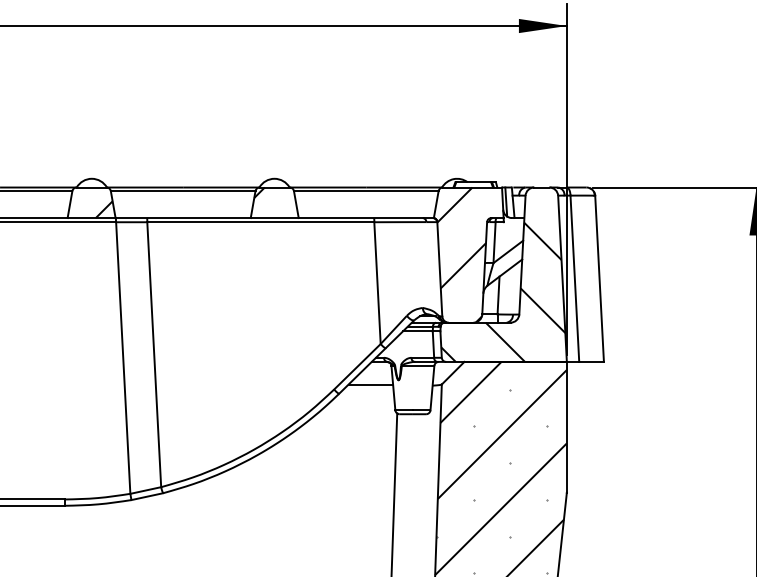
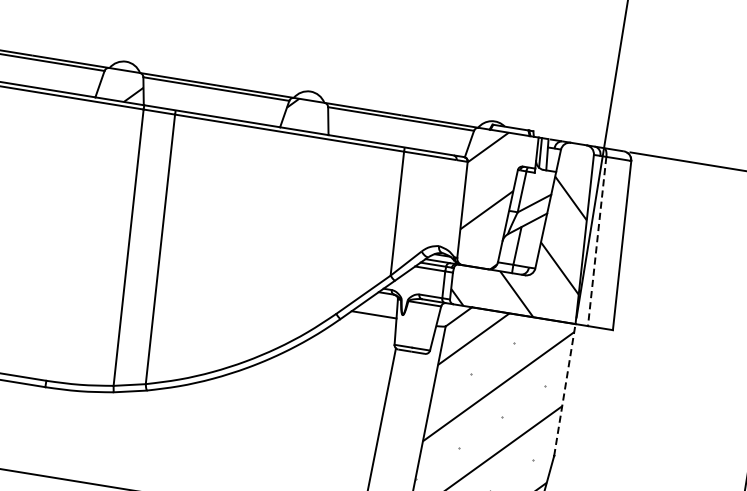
line: (574, 279) -> (596, 242), solid -> dashed
line: (566, 426) -> (564, 389), solid -> dashed

